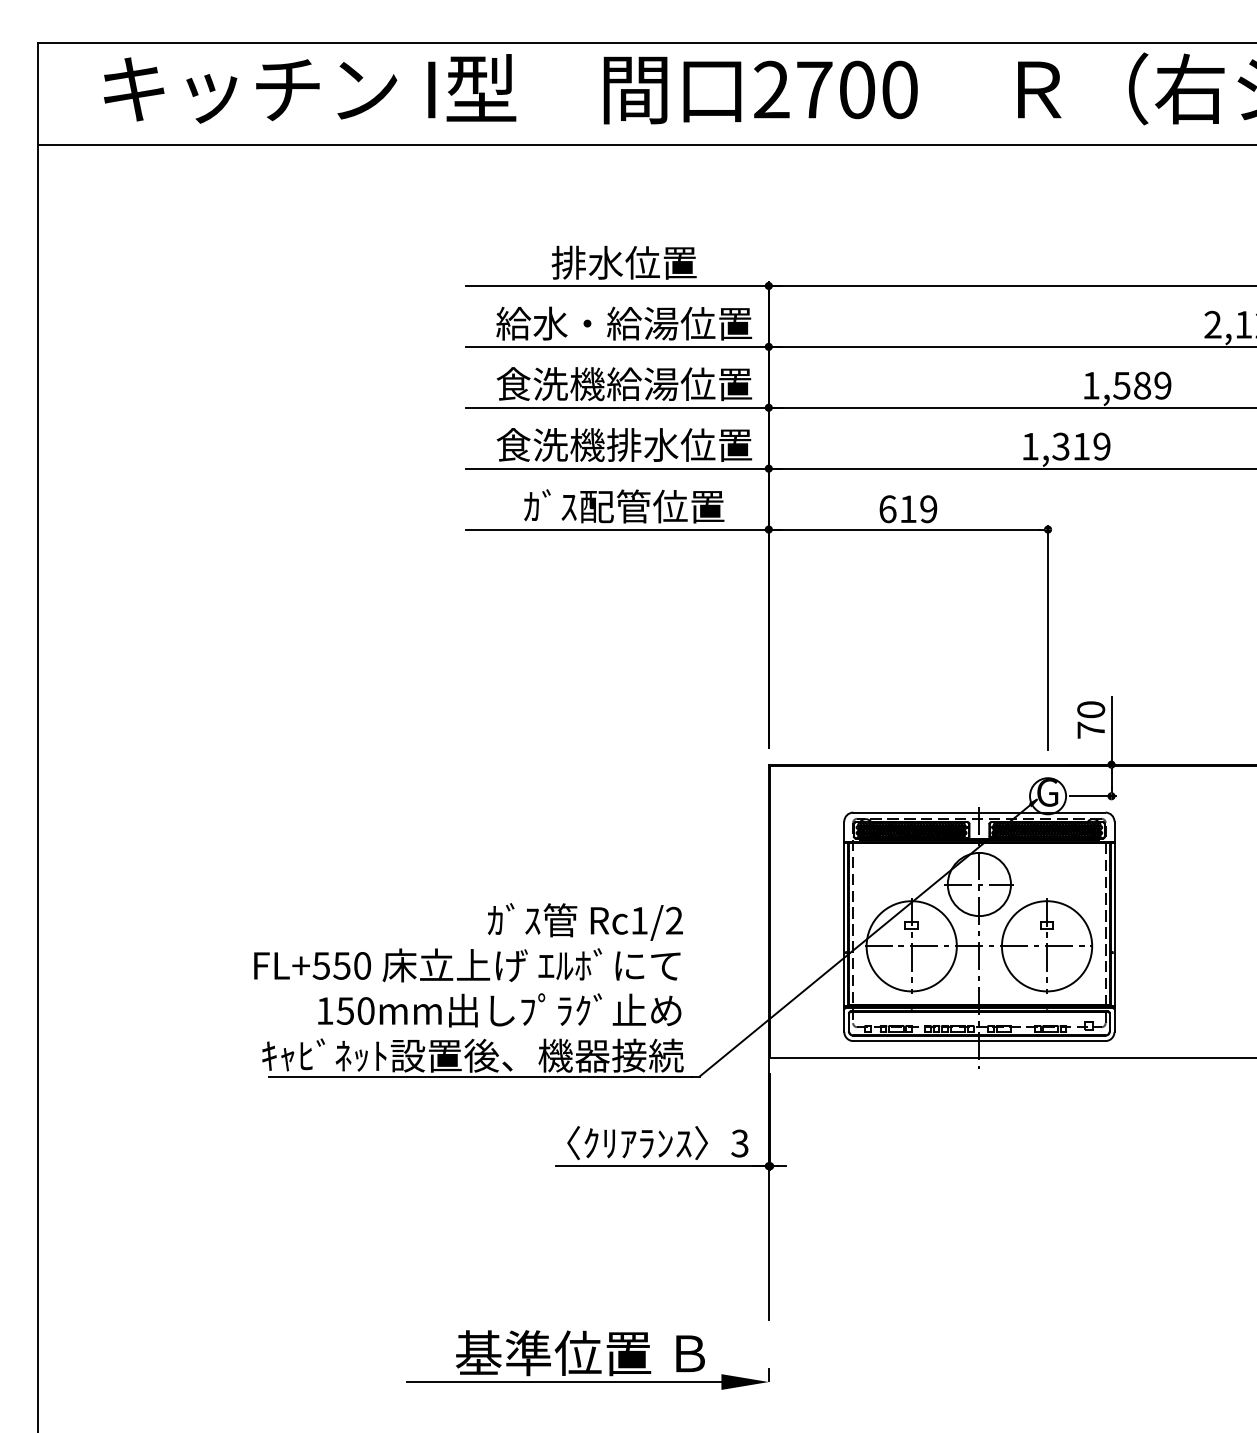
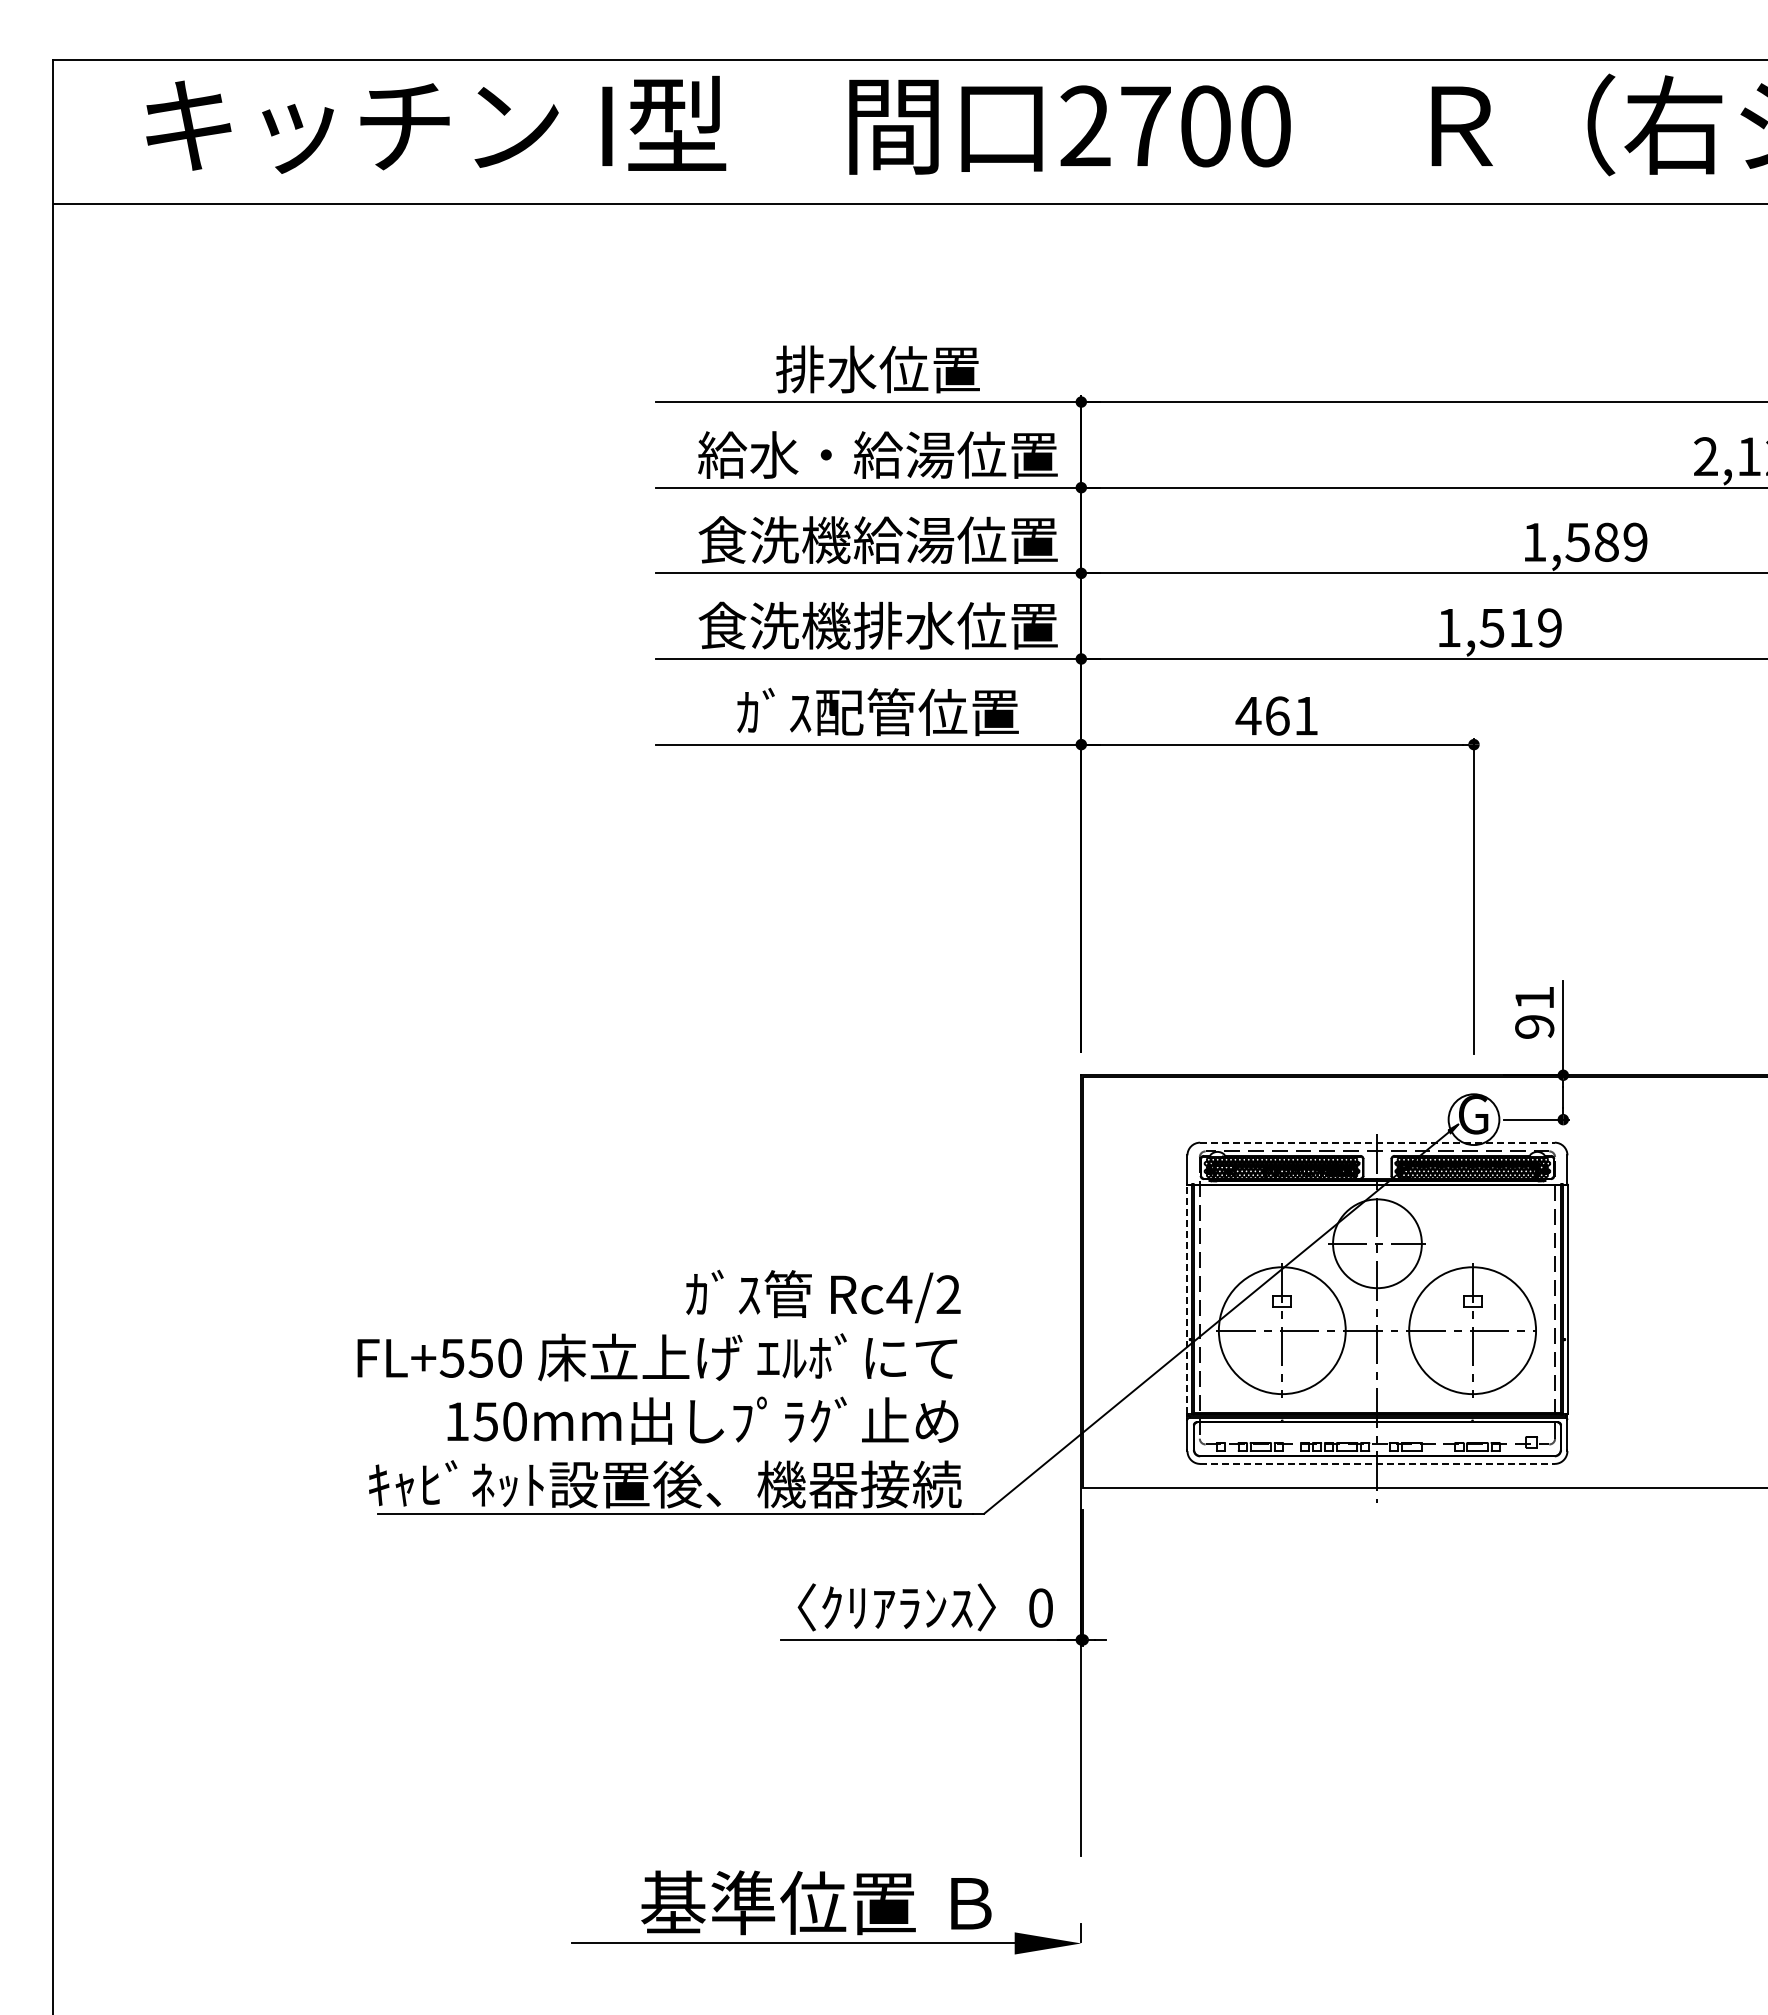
text: (1061, 446) -> (1492, 627), 1,319 -> 1,519
text: (907, 508) -> (1276, 715), 619 -> 461
text: (1091, 720) -> (1534, 1012), 70 -> 91
line: (979, 812) -> (1377, 1142), solid -> dashed
text: (639, 920) -> (899, 1294), Rc1/2 -> Rc4/2
line: (844, 924) -> (1187, 1299), solid -> dashed
line: (979, 1040) -> (1377, 1463), solid -> dashed
text: (739, 1143) -> (1040, 1607), 3 -> 0

